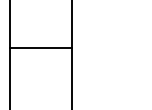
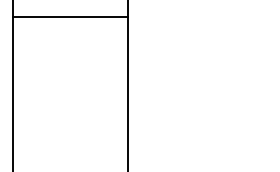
line: (40, 47) -> (70, 16), moved

